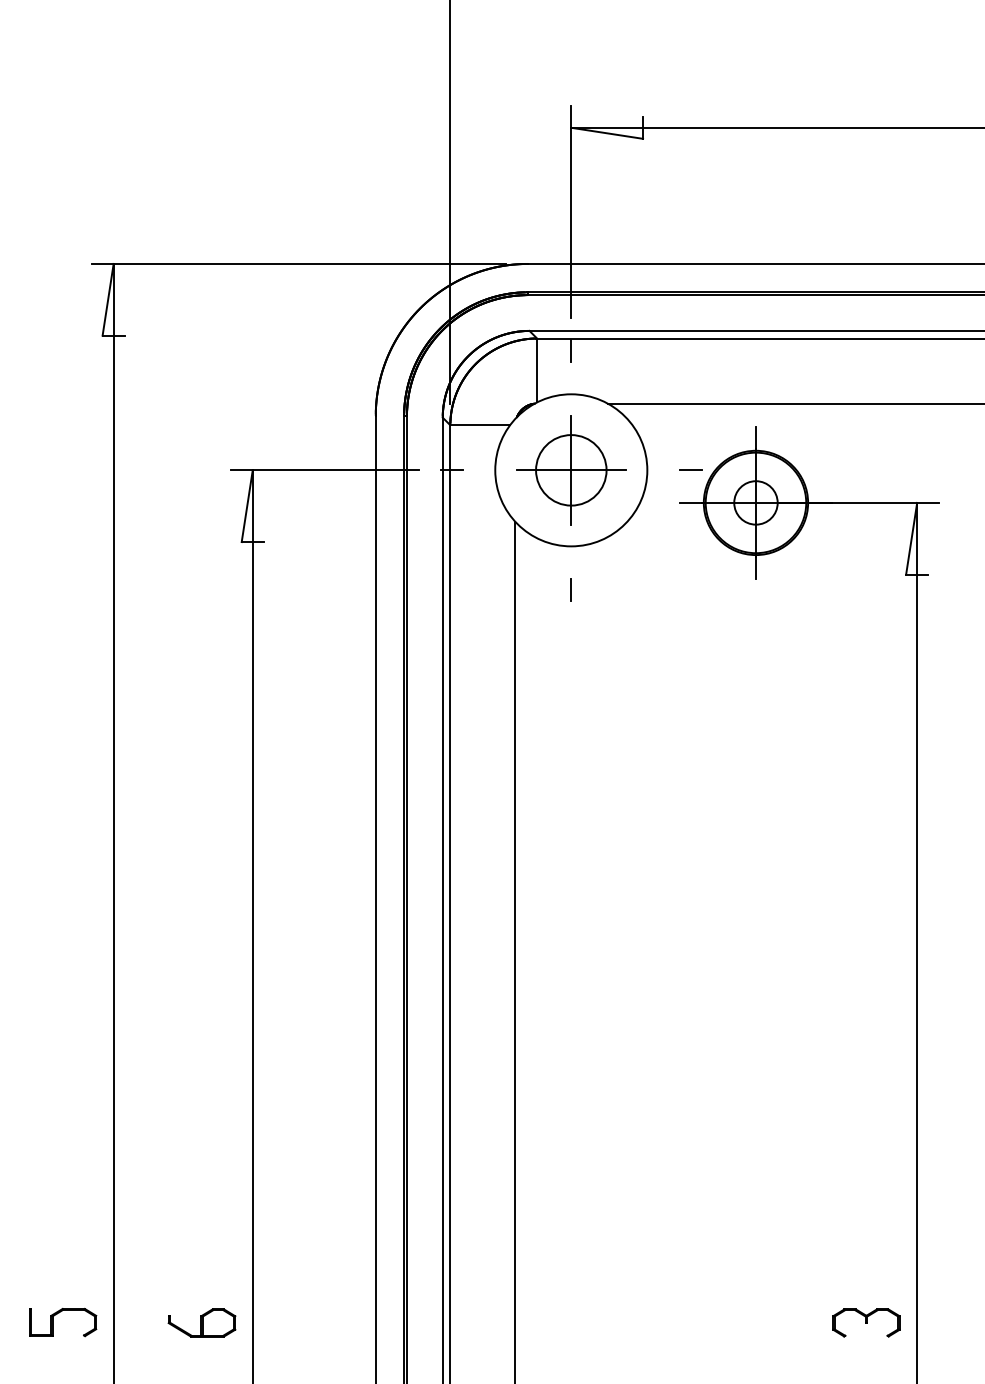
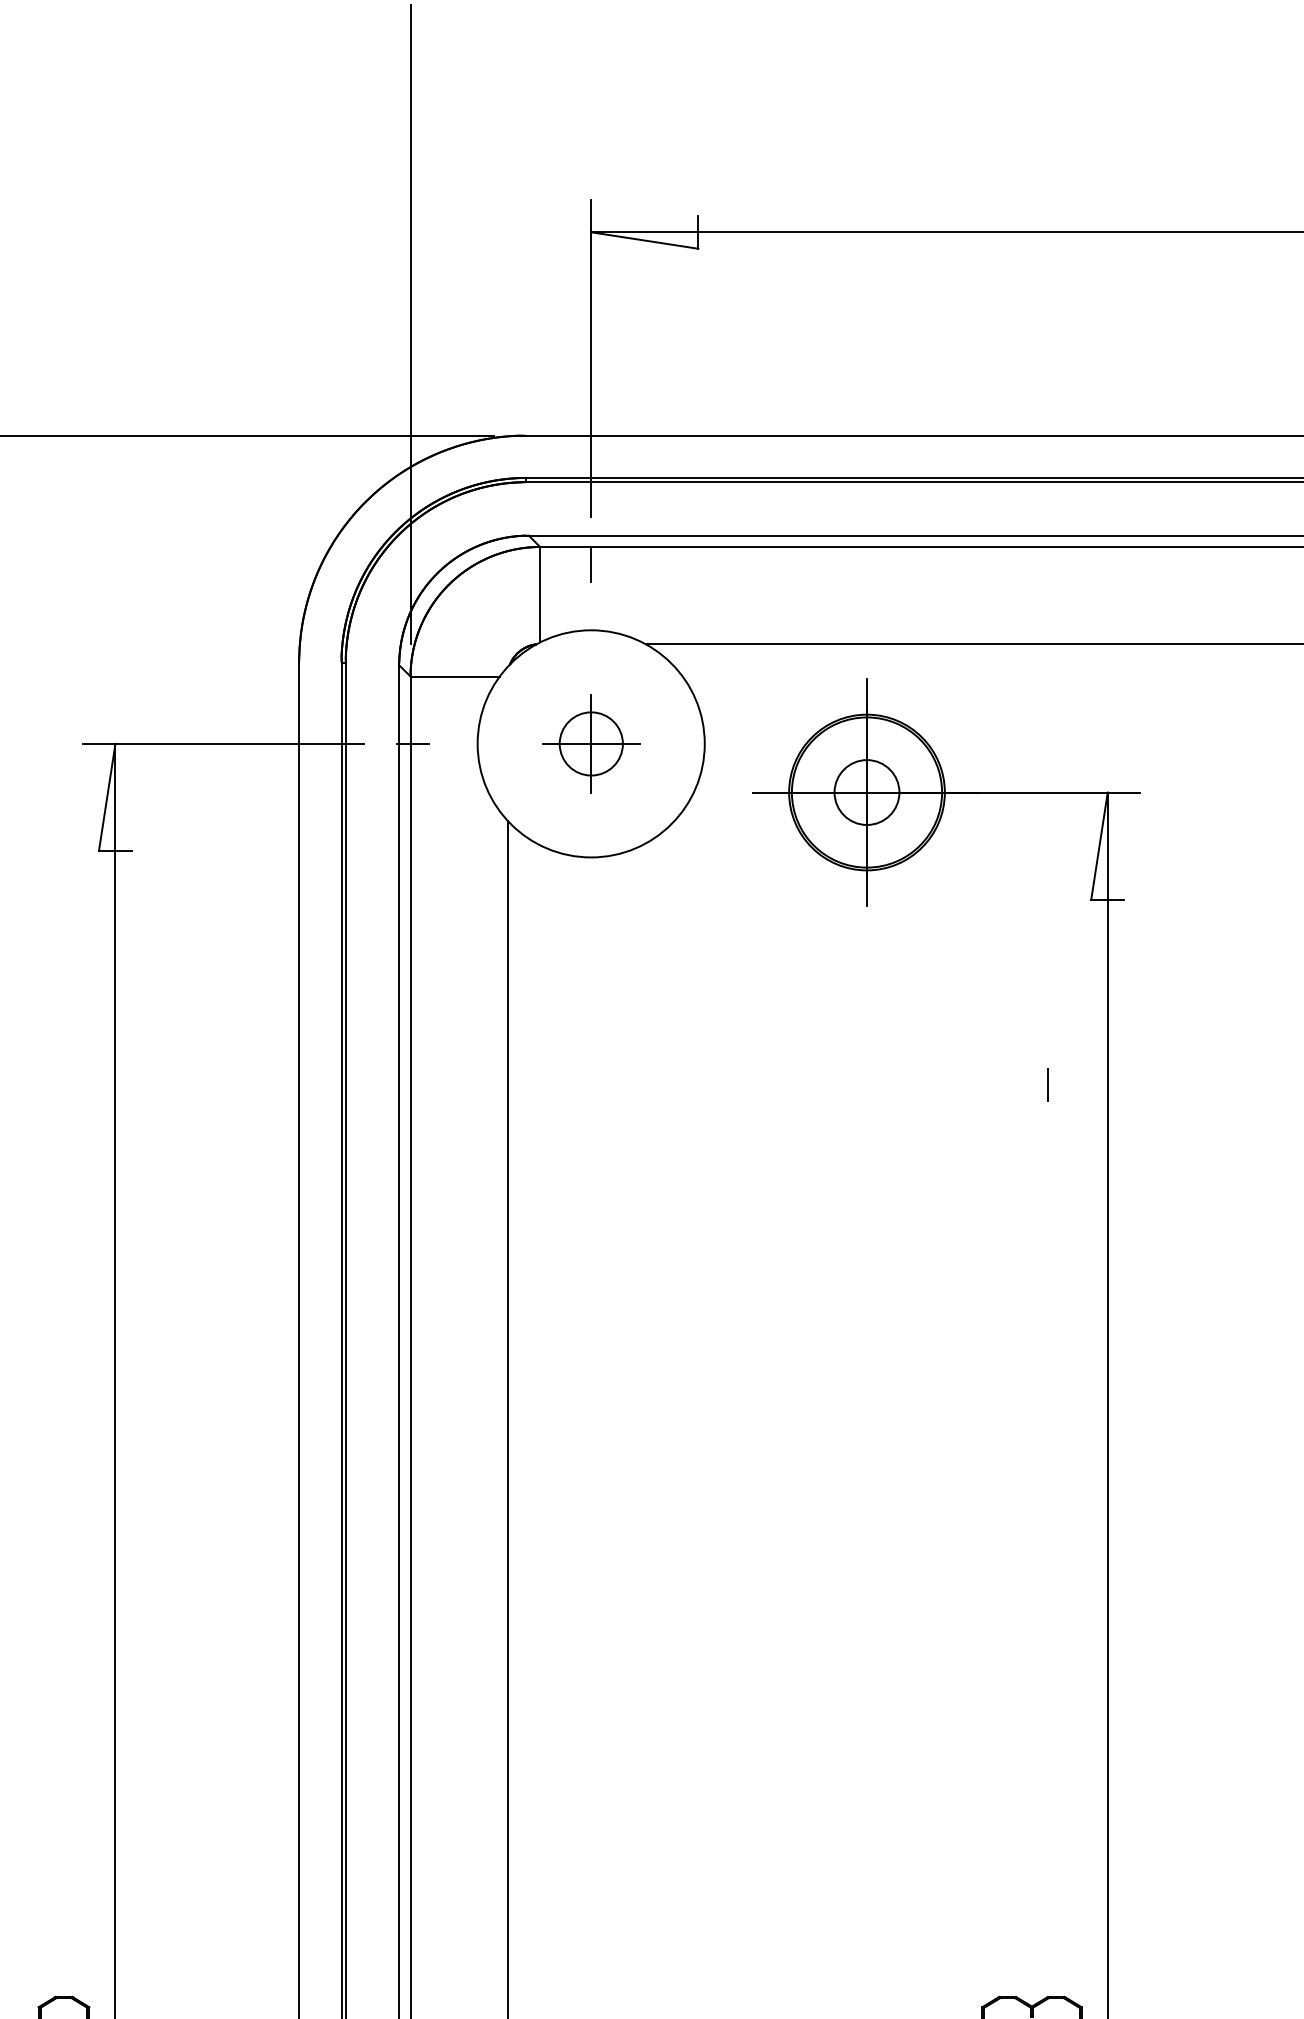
line: (690, 469) -> (769, 742), removed
part: (571, 470) -> (591, 744), size x0.6
line: (570, 589) -> (1047, 1084), moved

